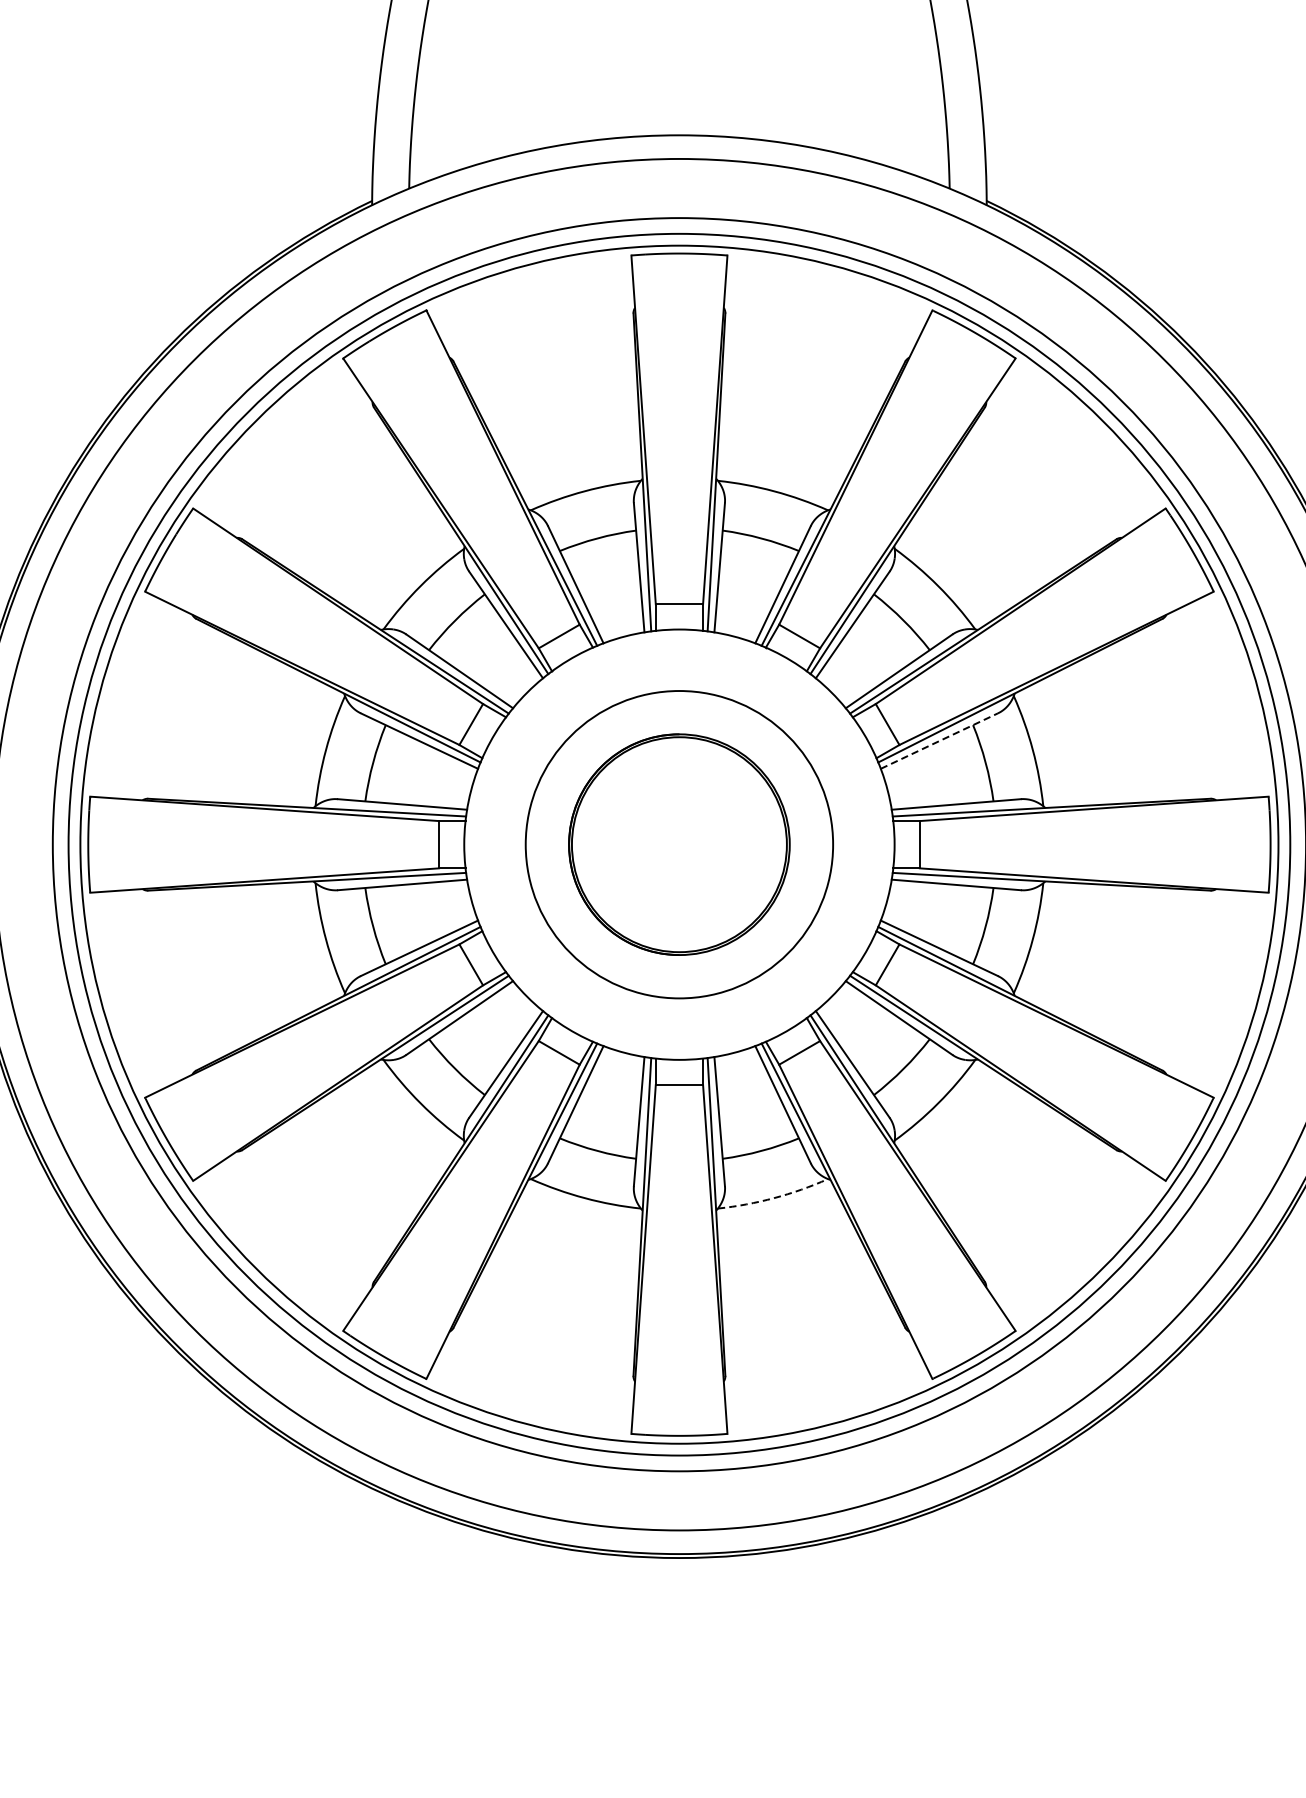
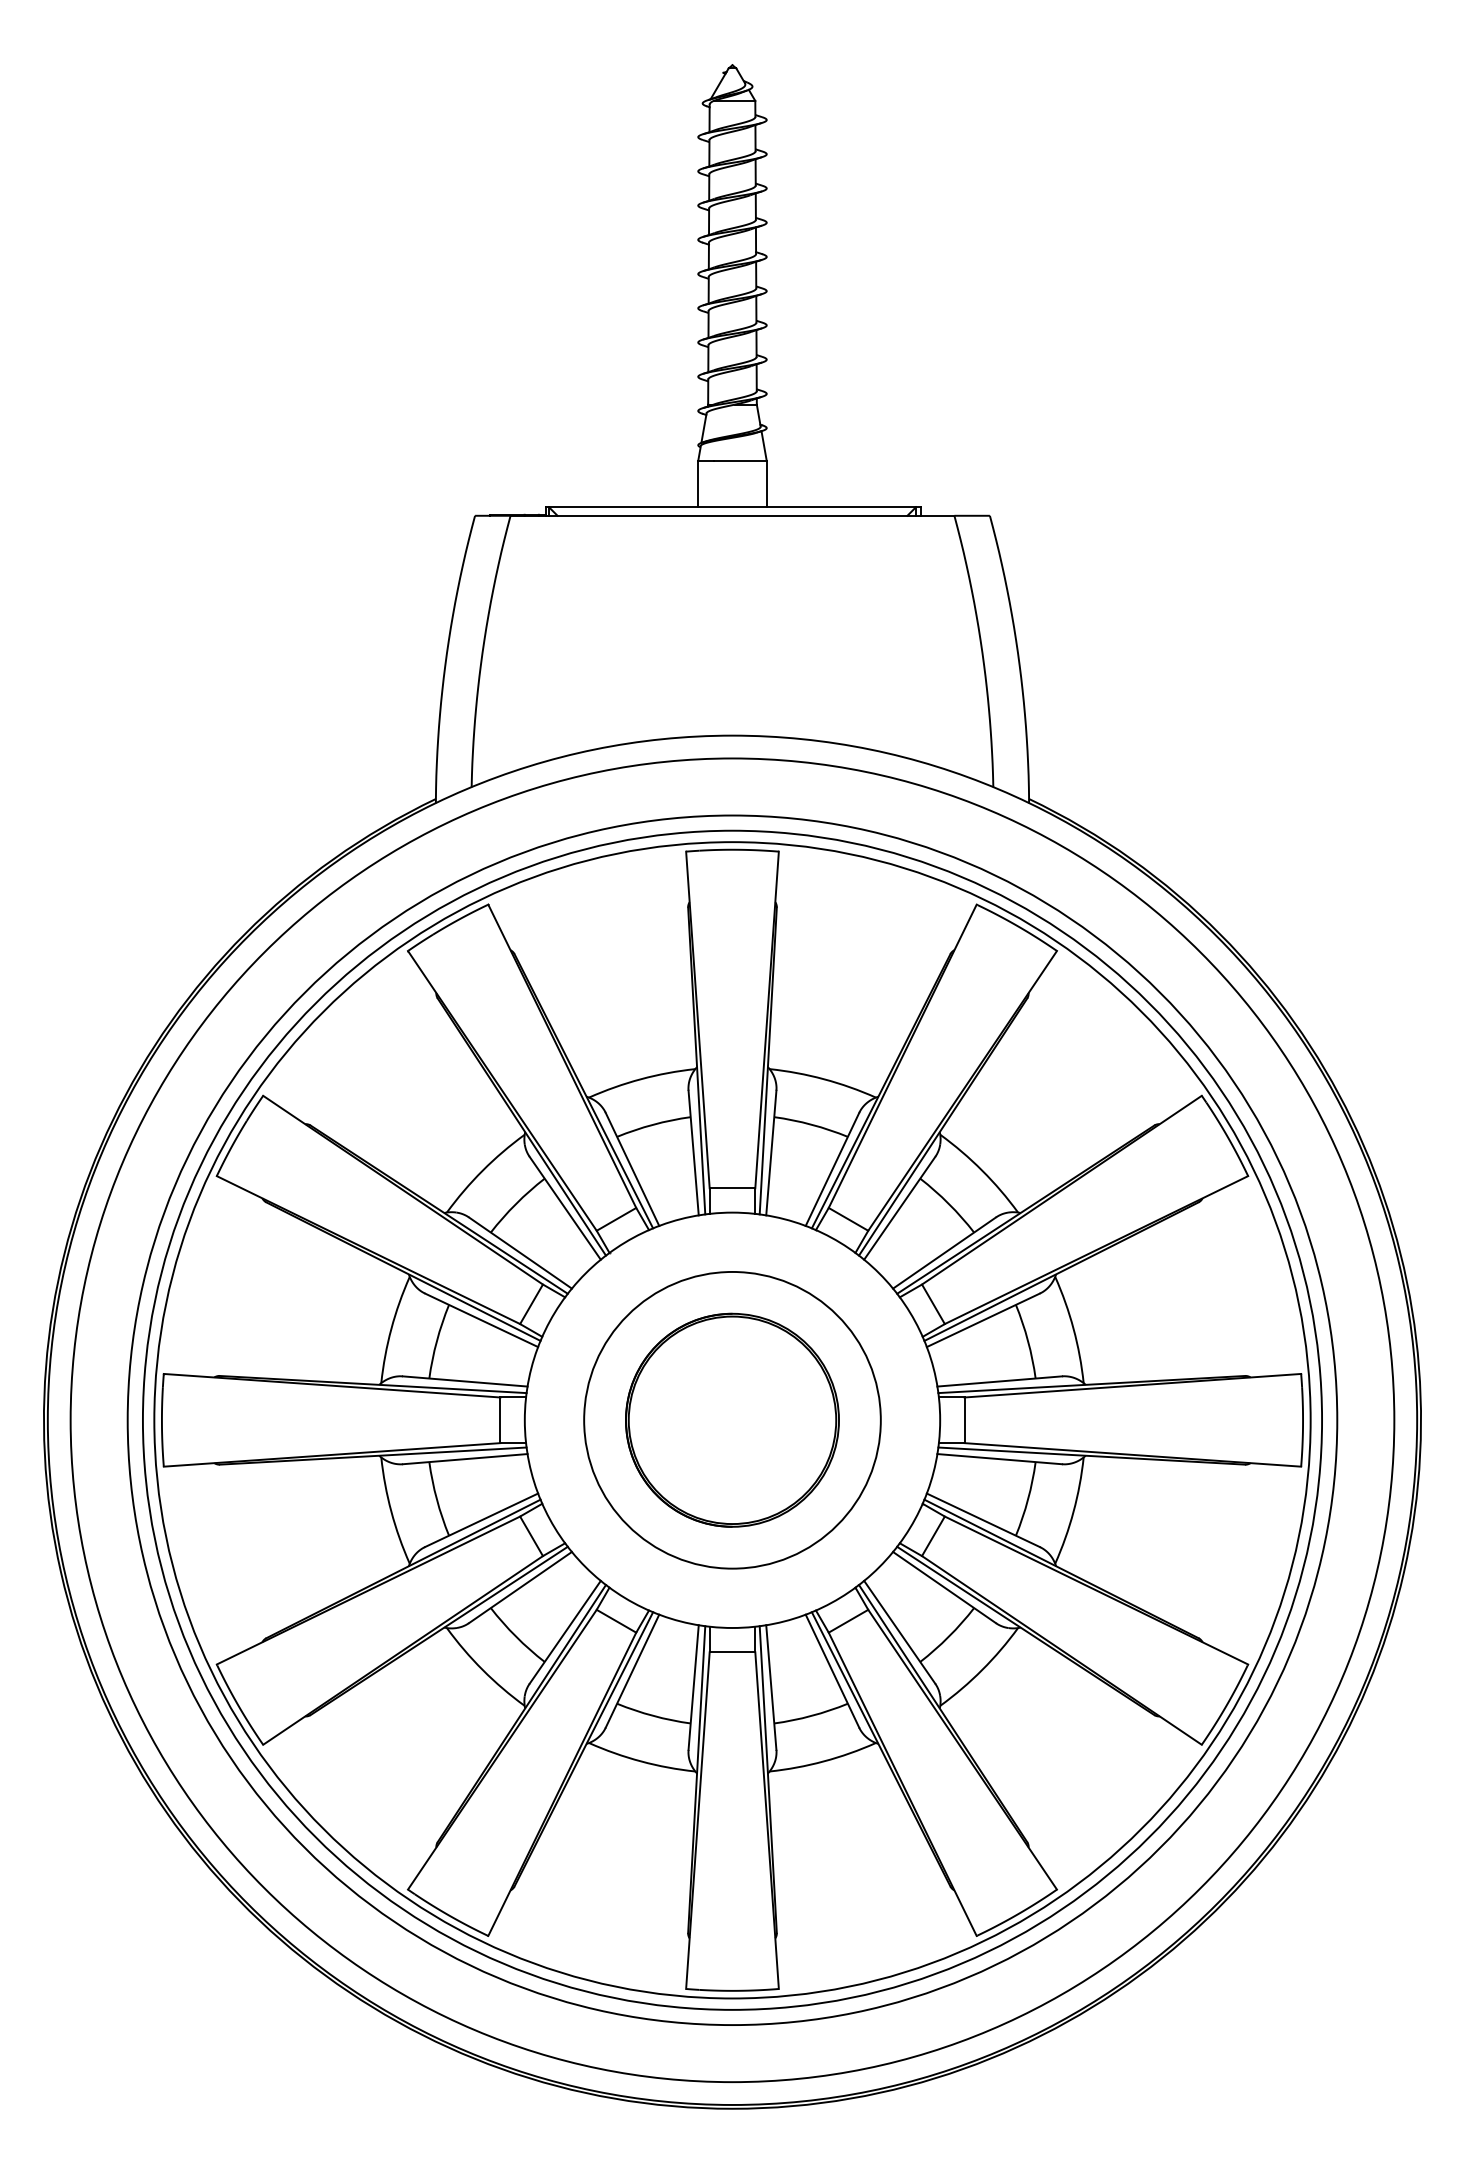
line: (939, 741) -> (983, 1320), dashed -> solid
arc: (773, 1198) -> (823, 1761), dashed -> solid

